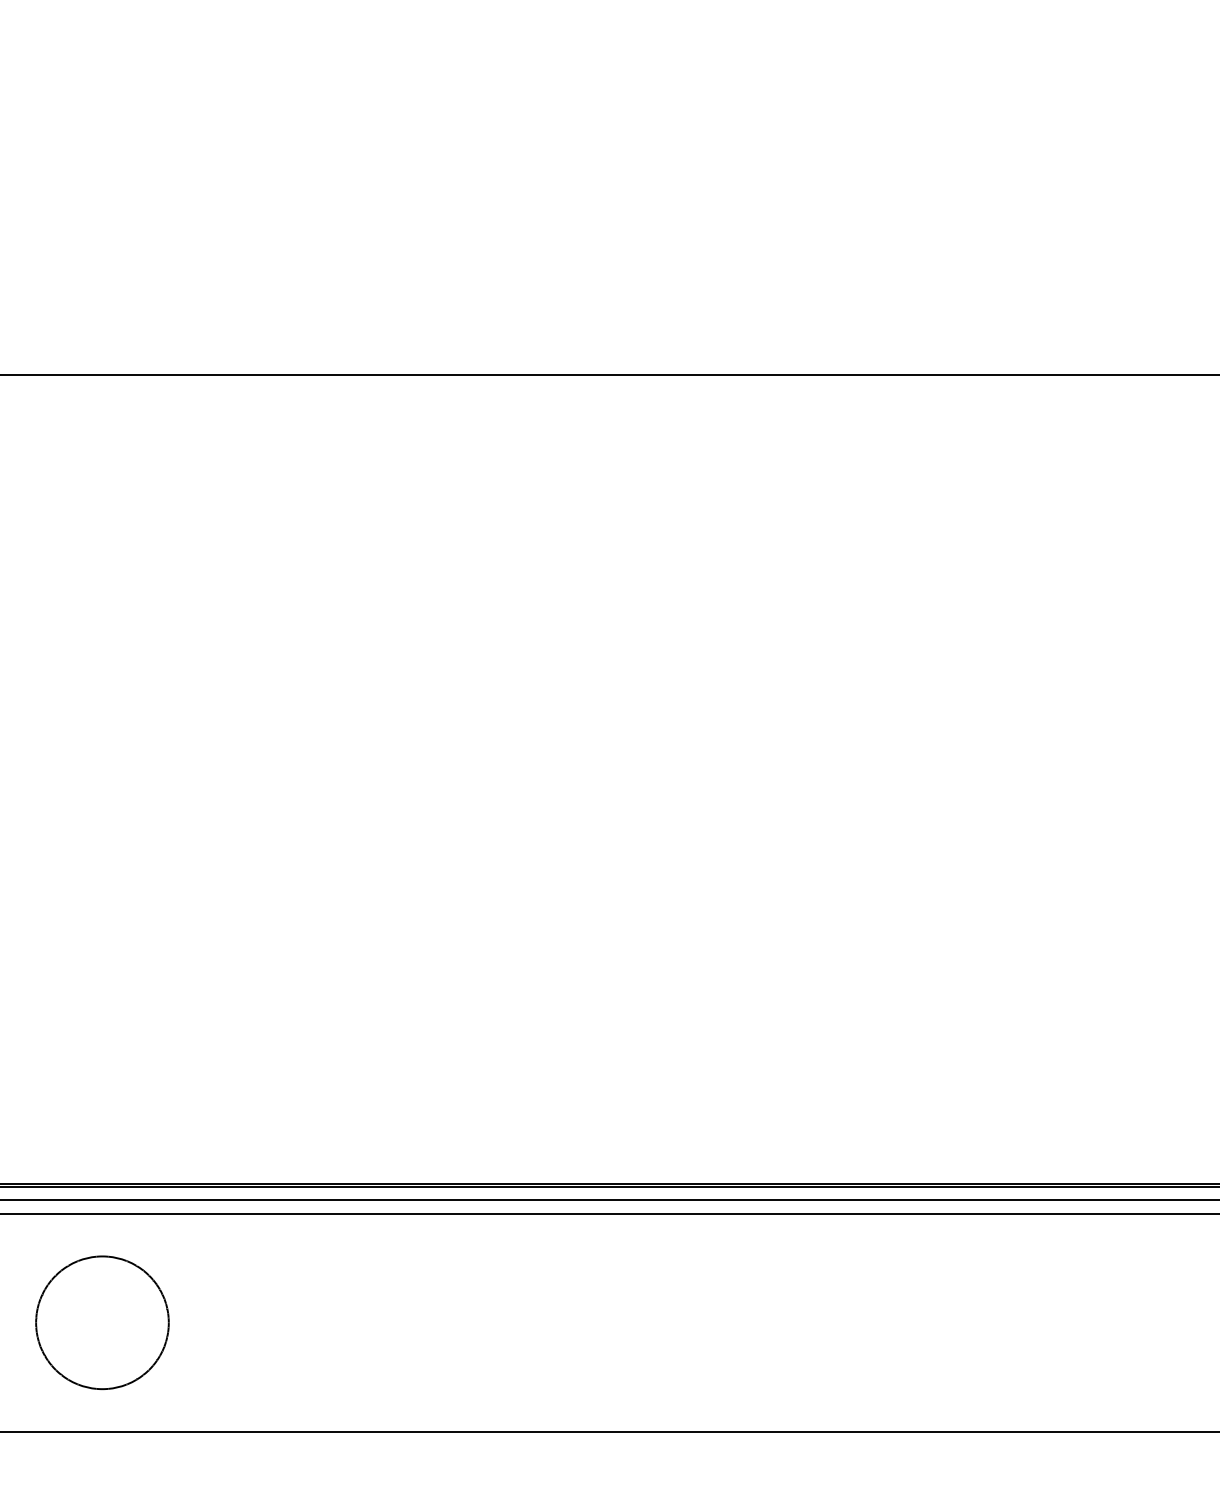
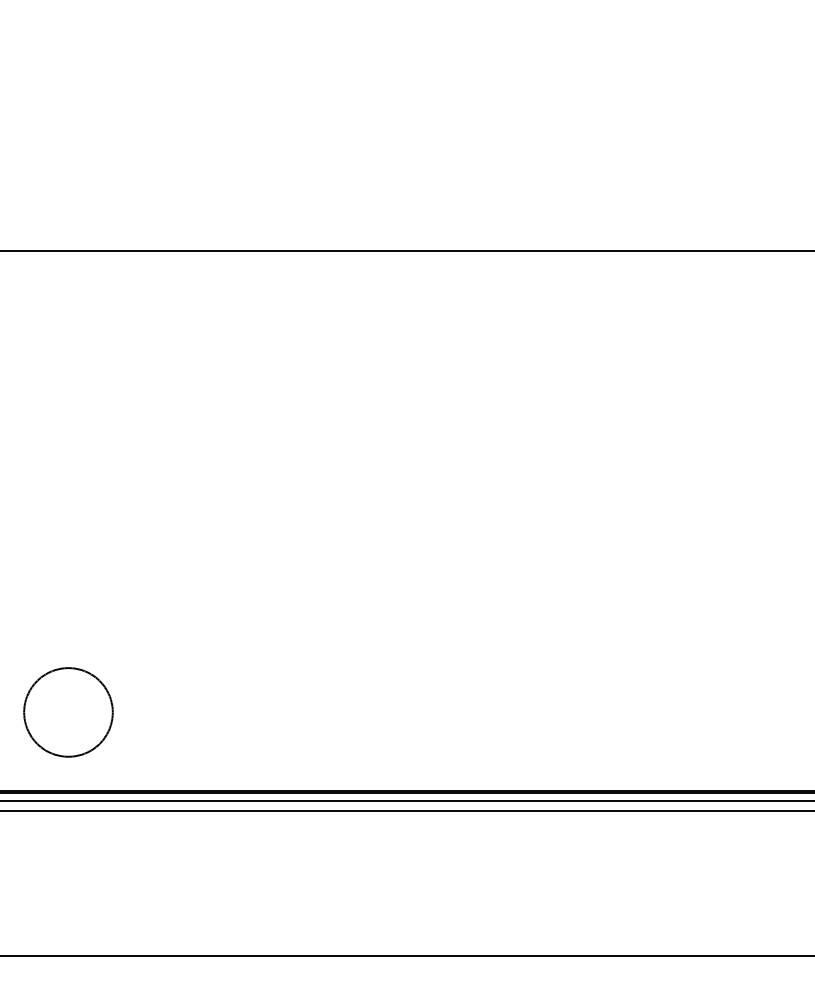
part: (102, 1322) -> (68, 712), moved

